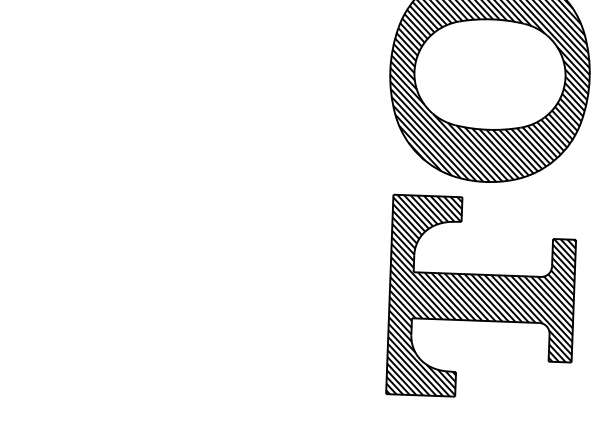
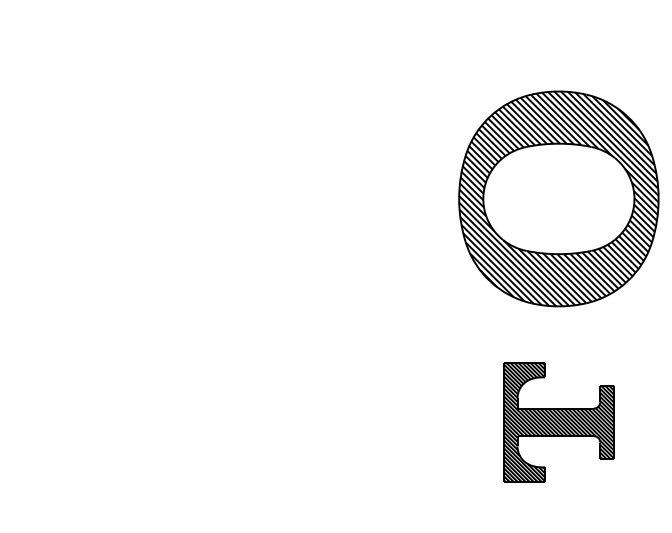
part: (481, 298) -> (558, 422), size x0.6

